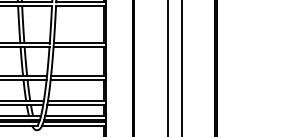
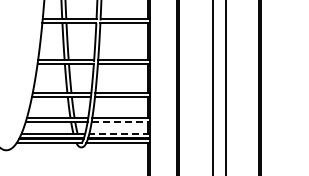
line: (77, 105) -> (121, 122), solid -> dashed
line: (75, 116) -> (119, 133), solid -> dashed

